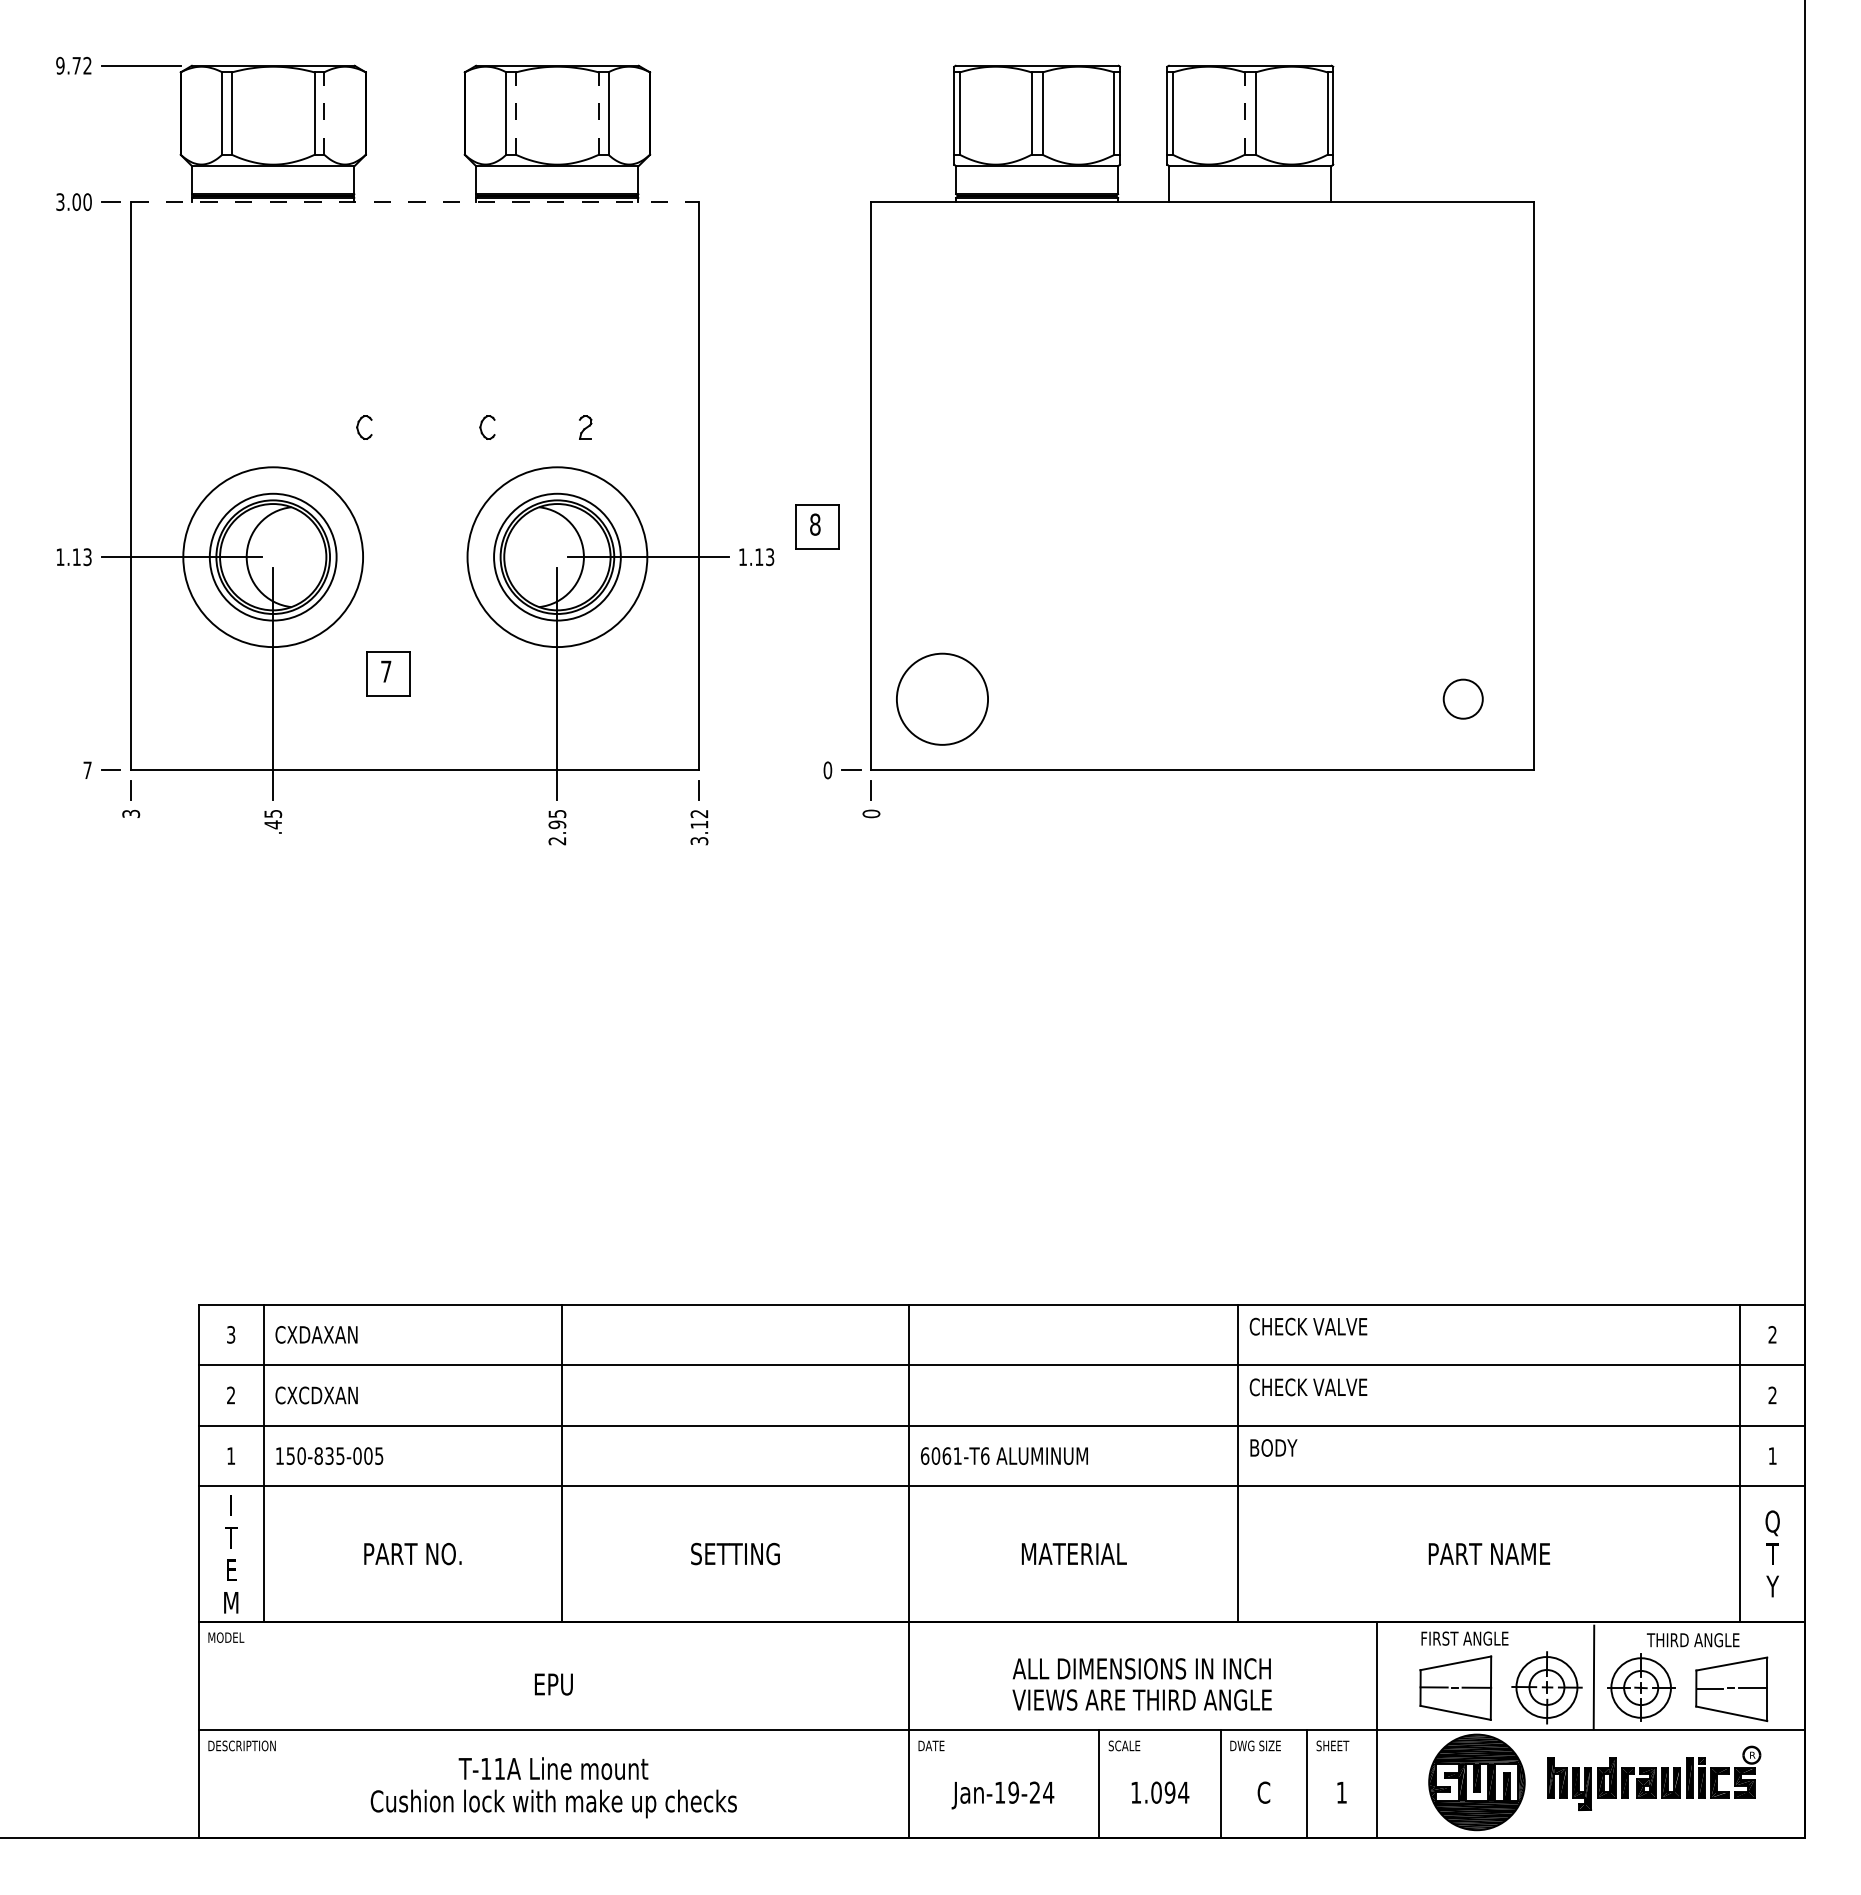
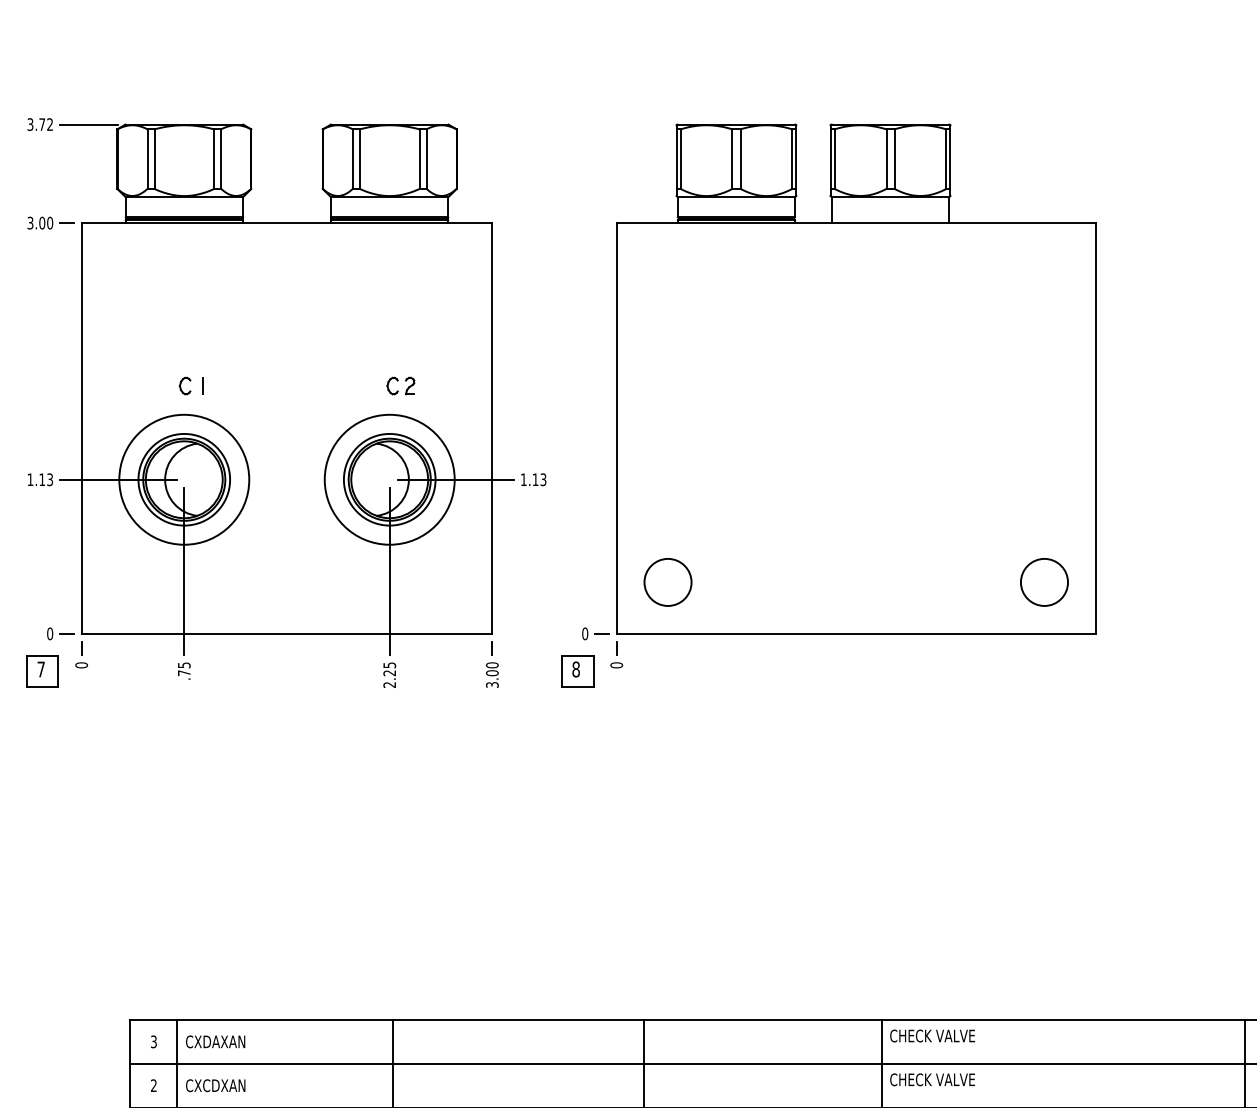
text: (60, 65) -> (30, 124), 9.72 -> 3.72
line: (324, 113) -> (221, 159), dashed -> solid
line: (516, 113) -> (360, 159), dashed -> solid
line: (598, 113) -> (419, 159), dashed -> solid
line: (1244, 113) -> (886, 159), dashed -> solid
line: (415, 202) -> (287, 223), dashed -> solid
line: (298, 427) -> (202, 386), added
part: (364, 427) -> (185, 386), moved
part: (487, 427) -> (392, 386), moved
part: (817, 526) -> (577, 670), moved
part: (388, 673) -> (42, 670), moved
circle: (942, 698) -> (668, 581), size x0.71
circle: (1462, 698) -> (1043, 581), size x1.67
text: (87, 770) -> (50, 633), 7 -> 0
text: (131, 813) -> (81, 665), 3 -> 0
text: (699, 819) -> (492, 669), 3.12 -> 3.00
text: (272, 824) -> (183, 672), .45 -> .75
text: (557, 824) -> (389, 672), 2.95 -> 2.25

